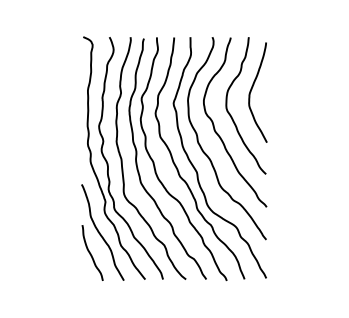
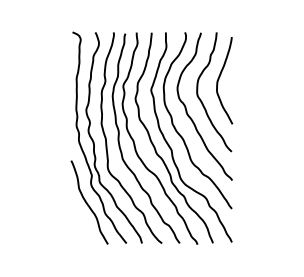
curve: (91, 253) -> (79, 220), removed

